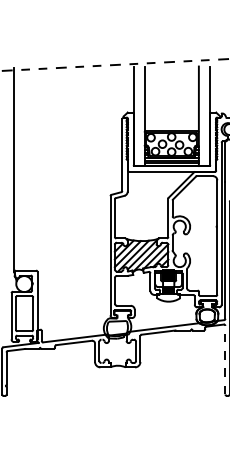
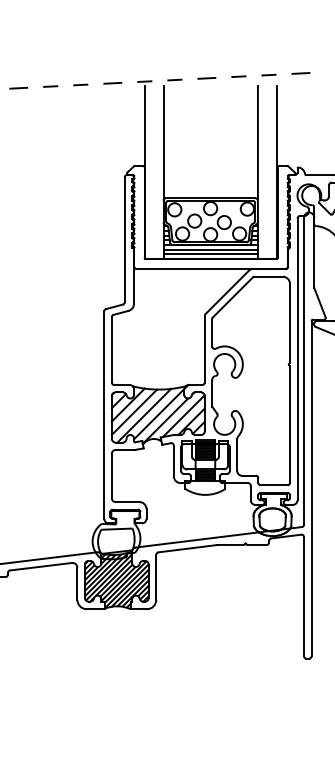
hatch: (117, 350) -> (116, 579), added
line: (225, 359) -> (304, 595), dashed -> solid

